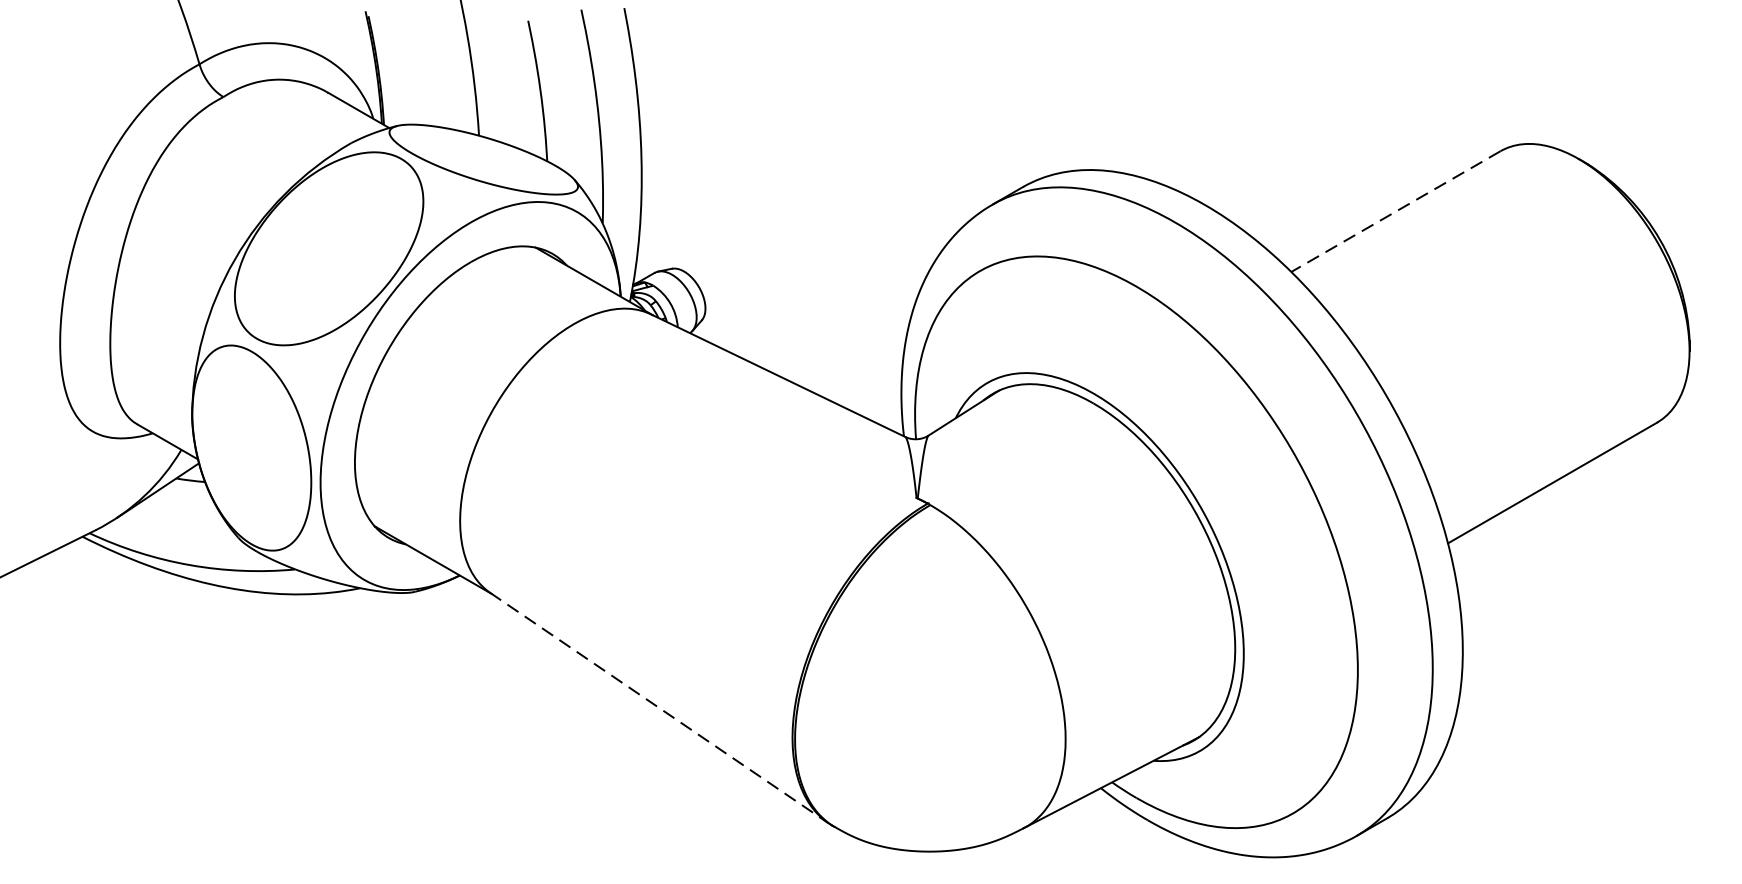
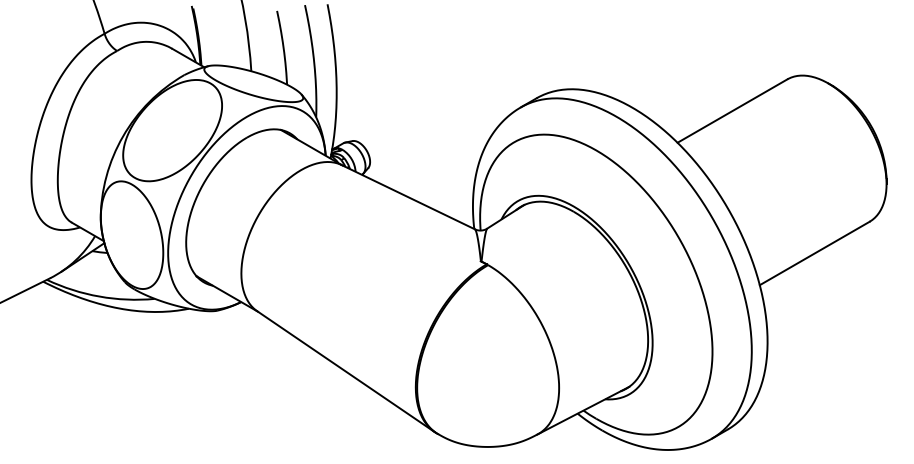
line: (1395, 212) -> (732, 111), dashed -> solid
line: (660, 707) -> (346, 371), dashed -> solid

